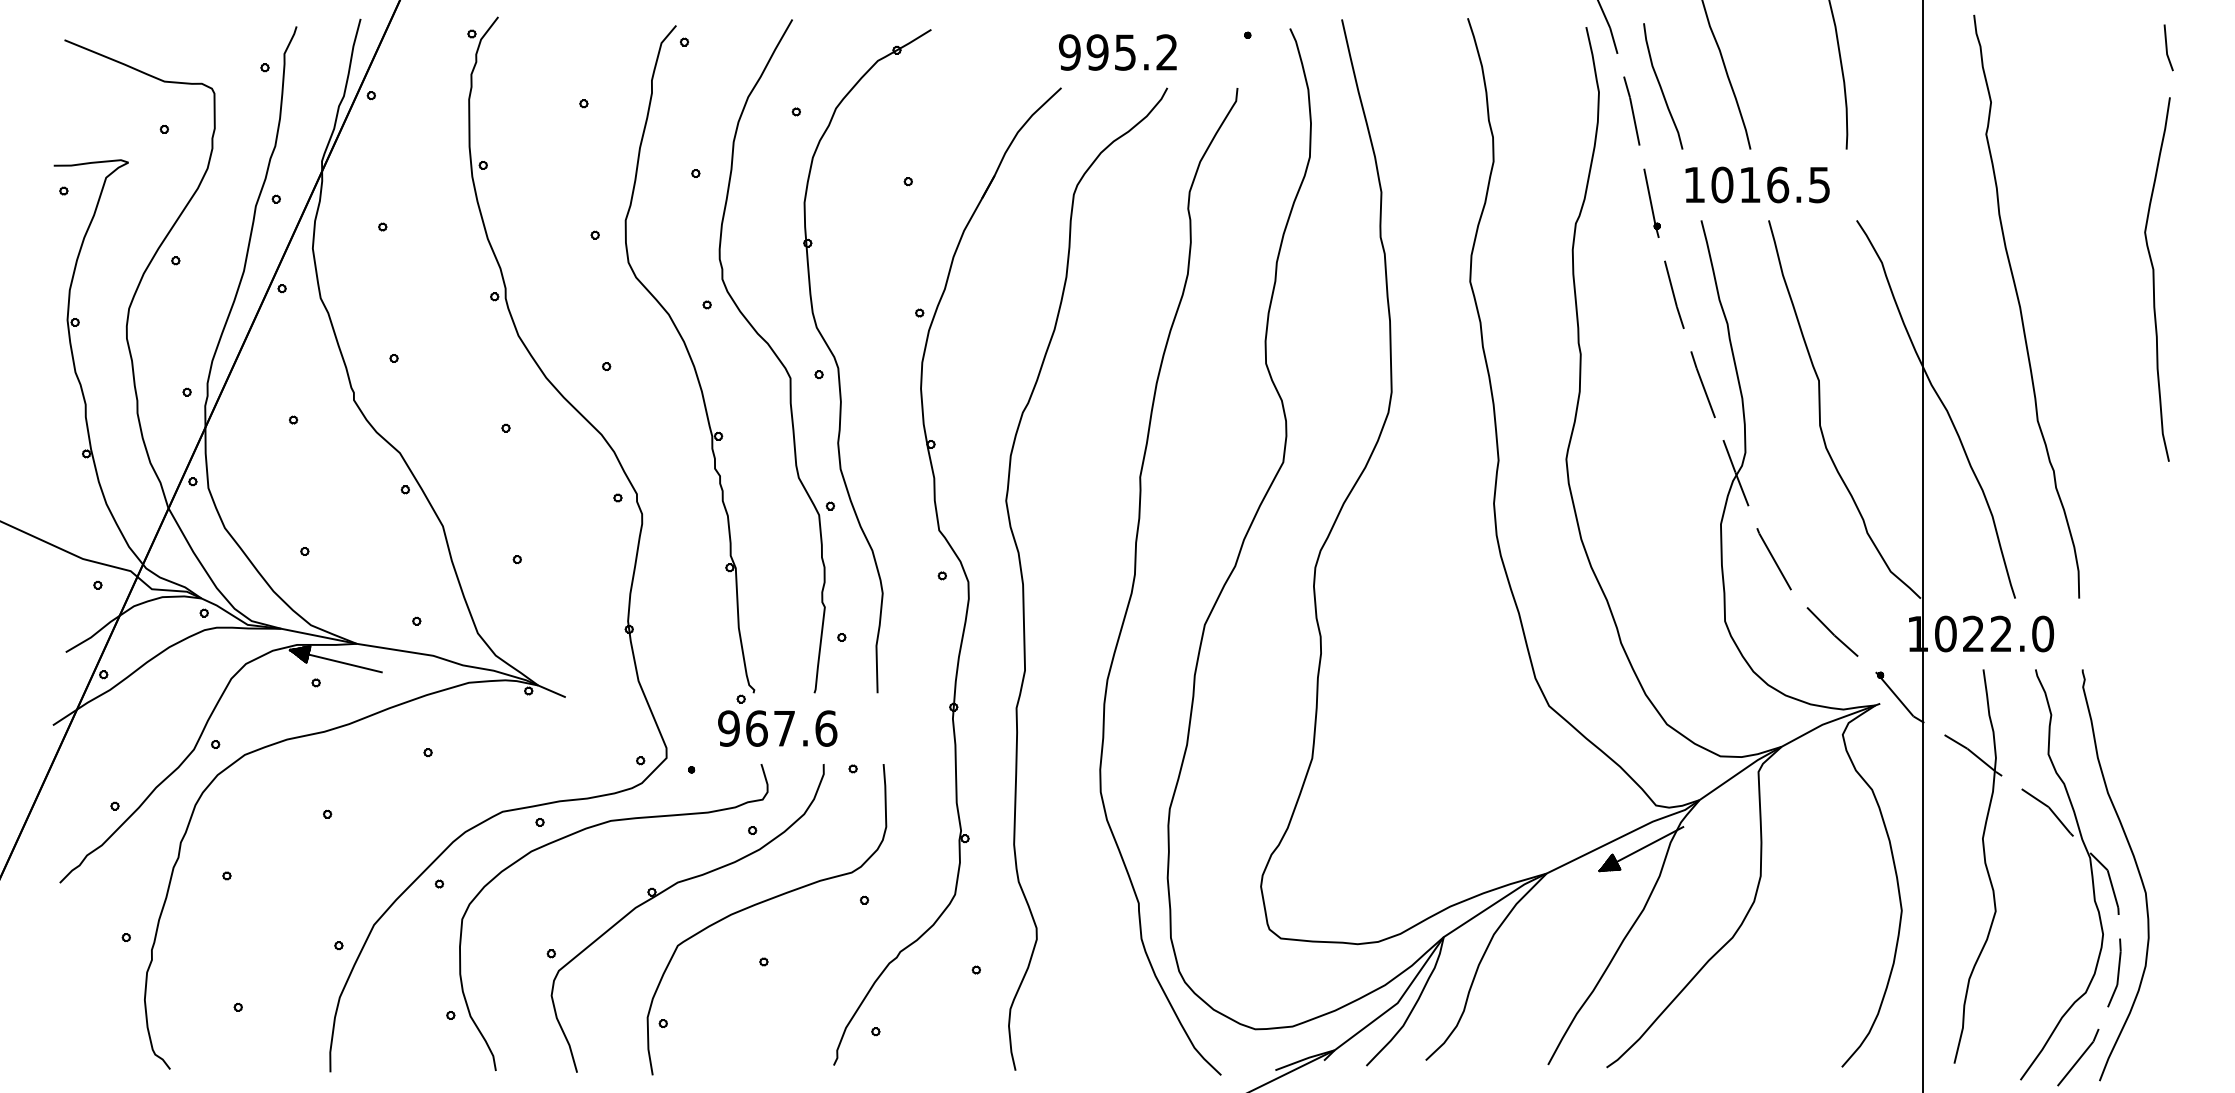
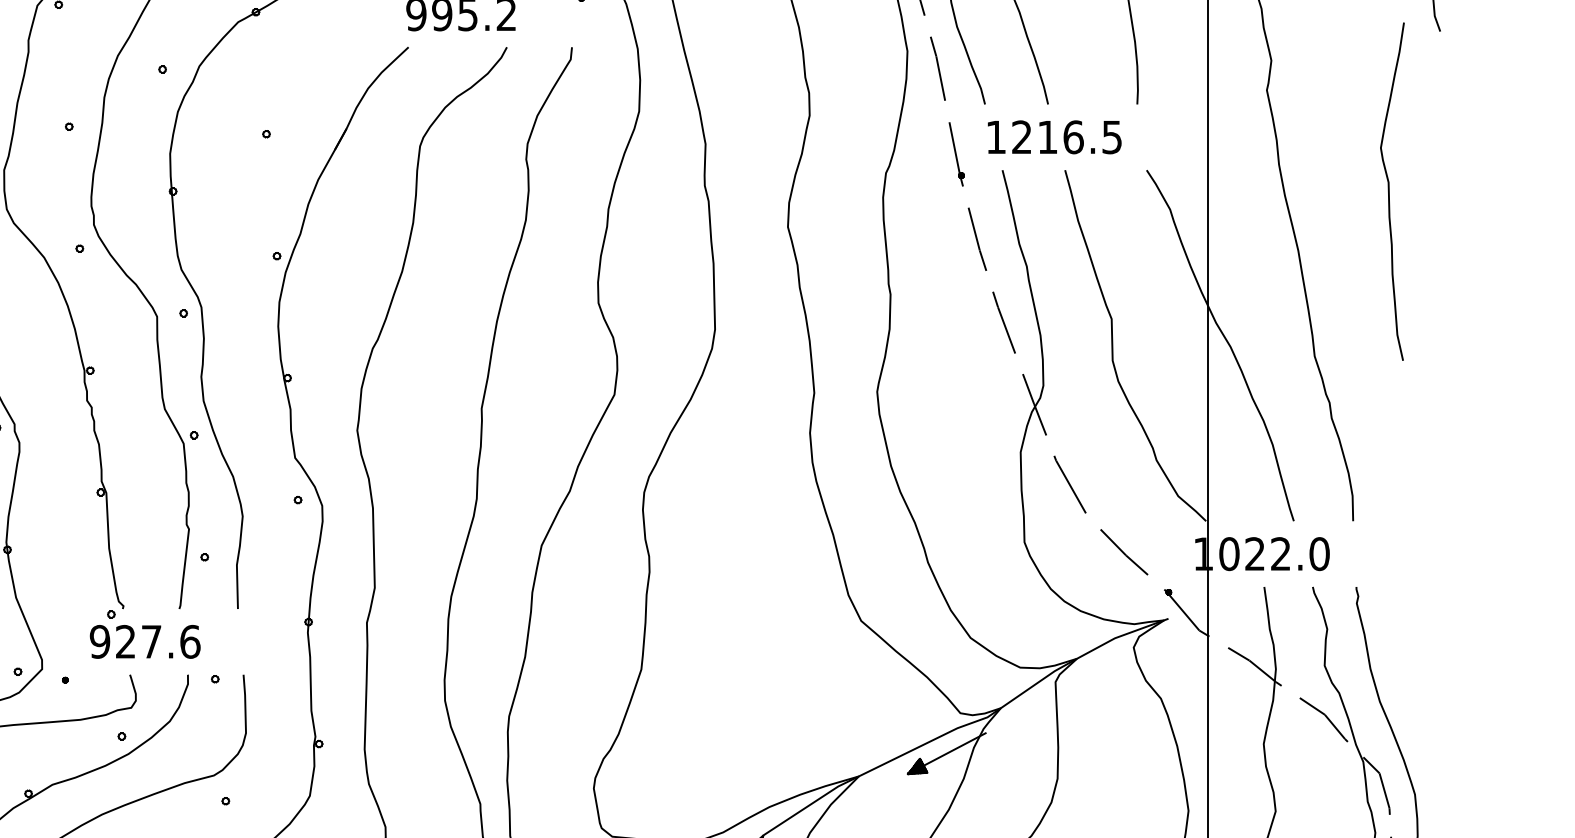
text: (1722, 184) -> (1022, 136), 1016.5 -> 1216.5
curve: (2154, 279) -> (1389, 191), moved
text: (756, 728) -> (125, 641), 967.6 -> 927.6

